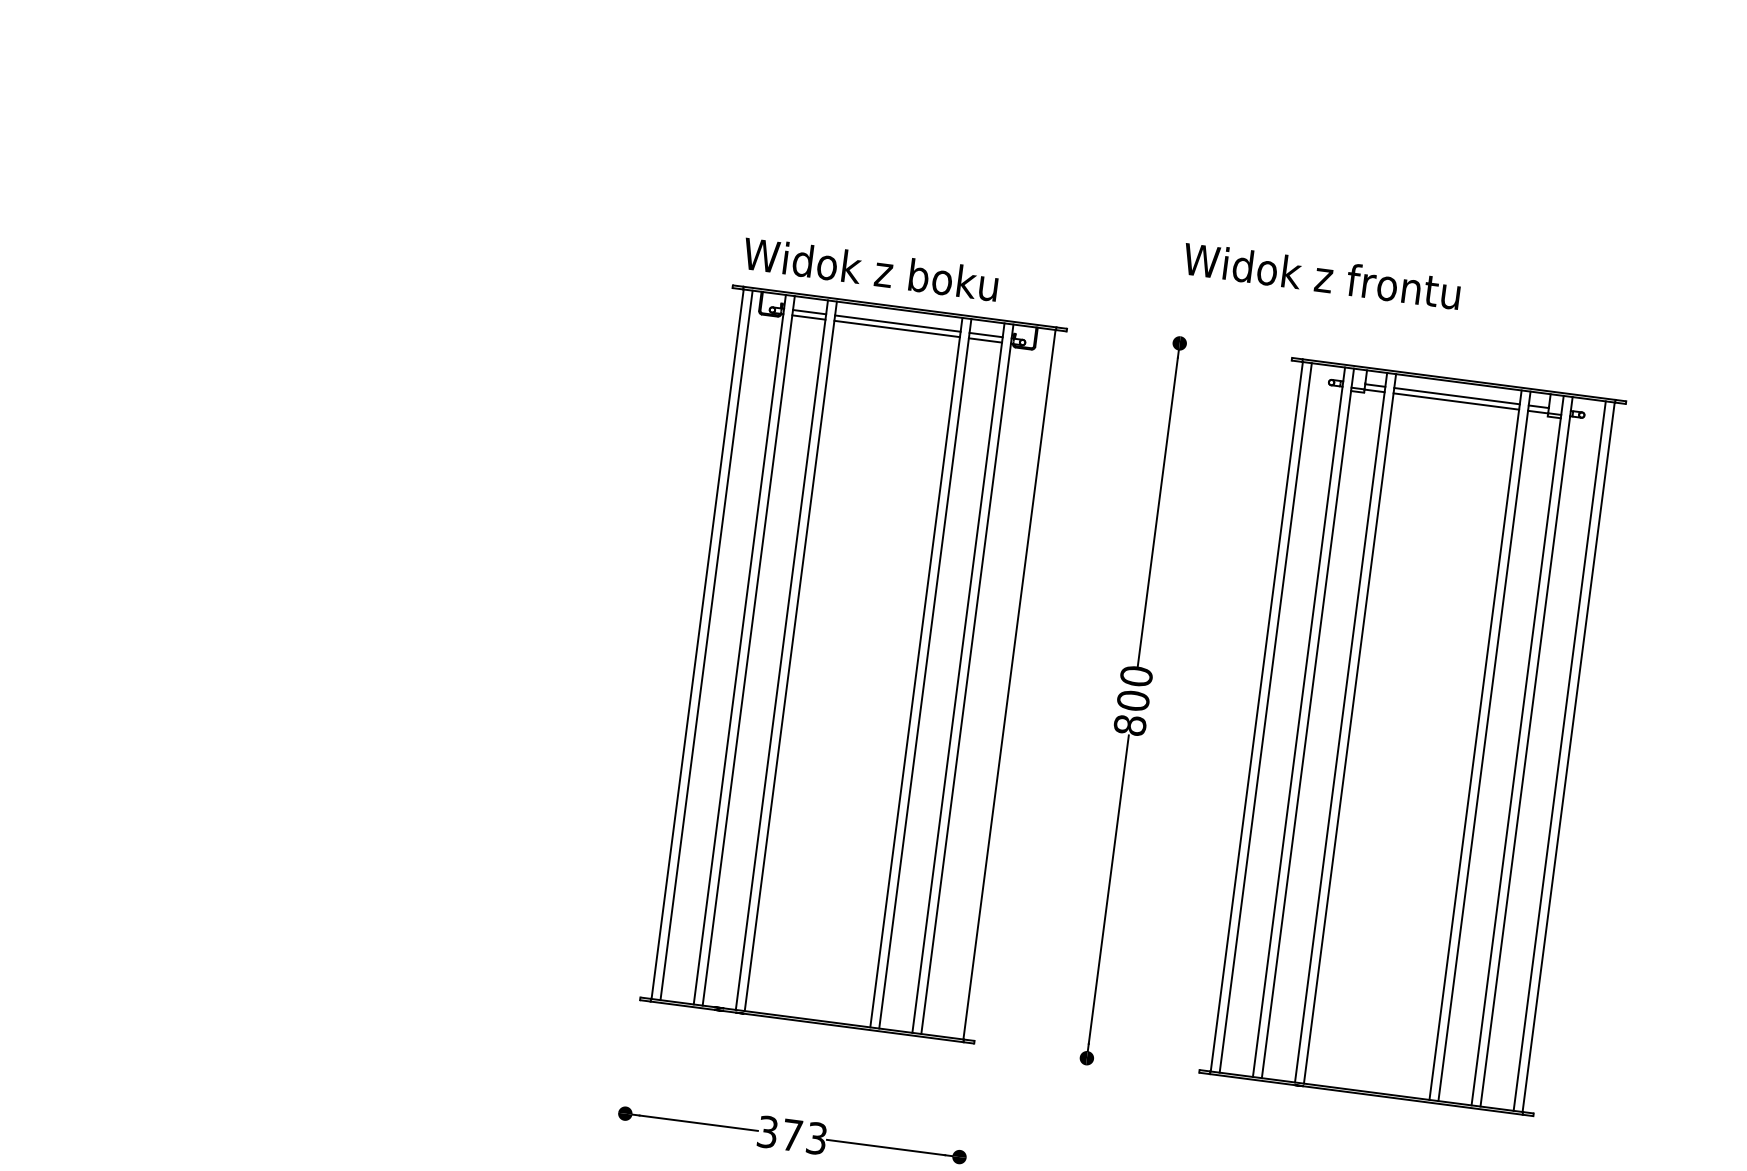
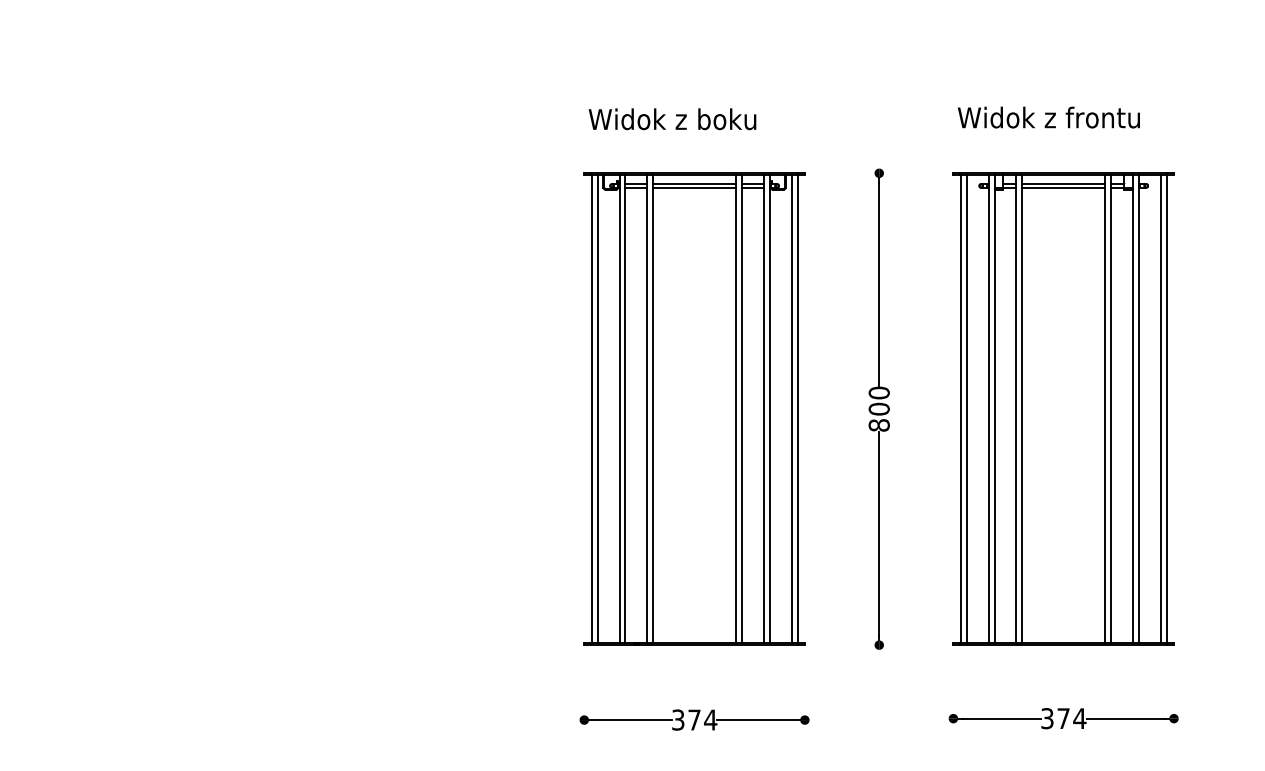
text: (870, 269) -> (672, 119), moved
text: (1321, 275) -> (1048, 117), moved
line: (1000, 683) -> (791, 409), added
text: (816, 1137) -> (710, 719), 373 -> 374

